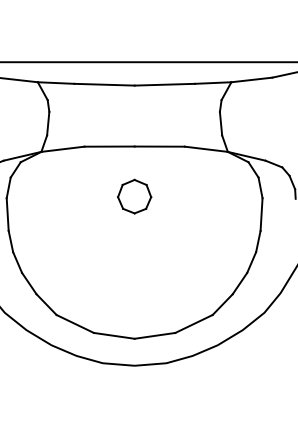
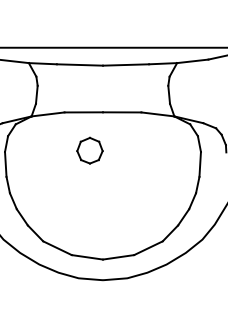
part: (133, 196) -> (89, 150), moved

